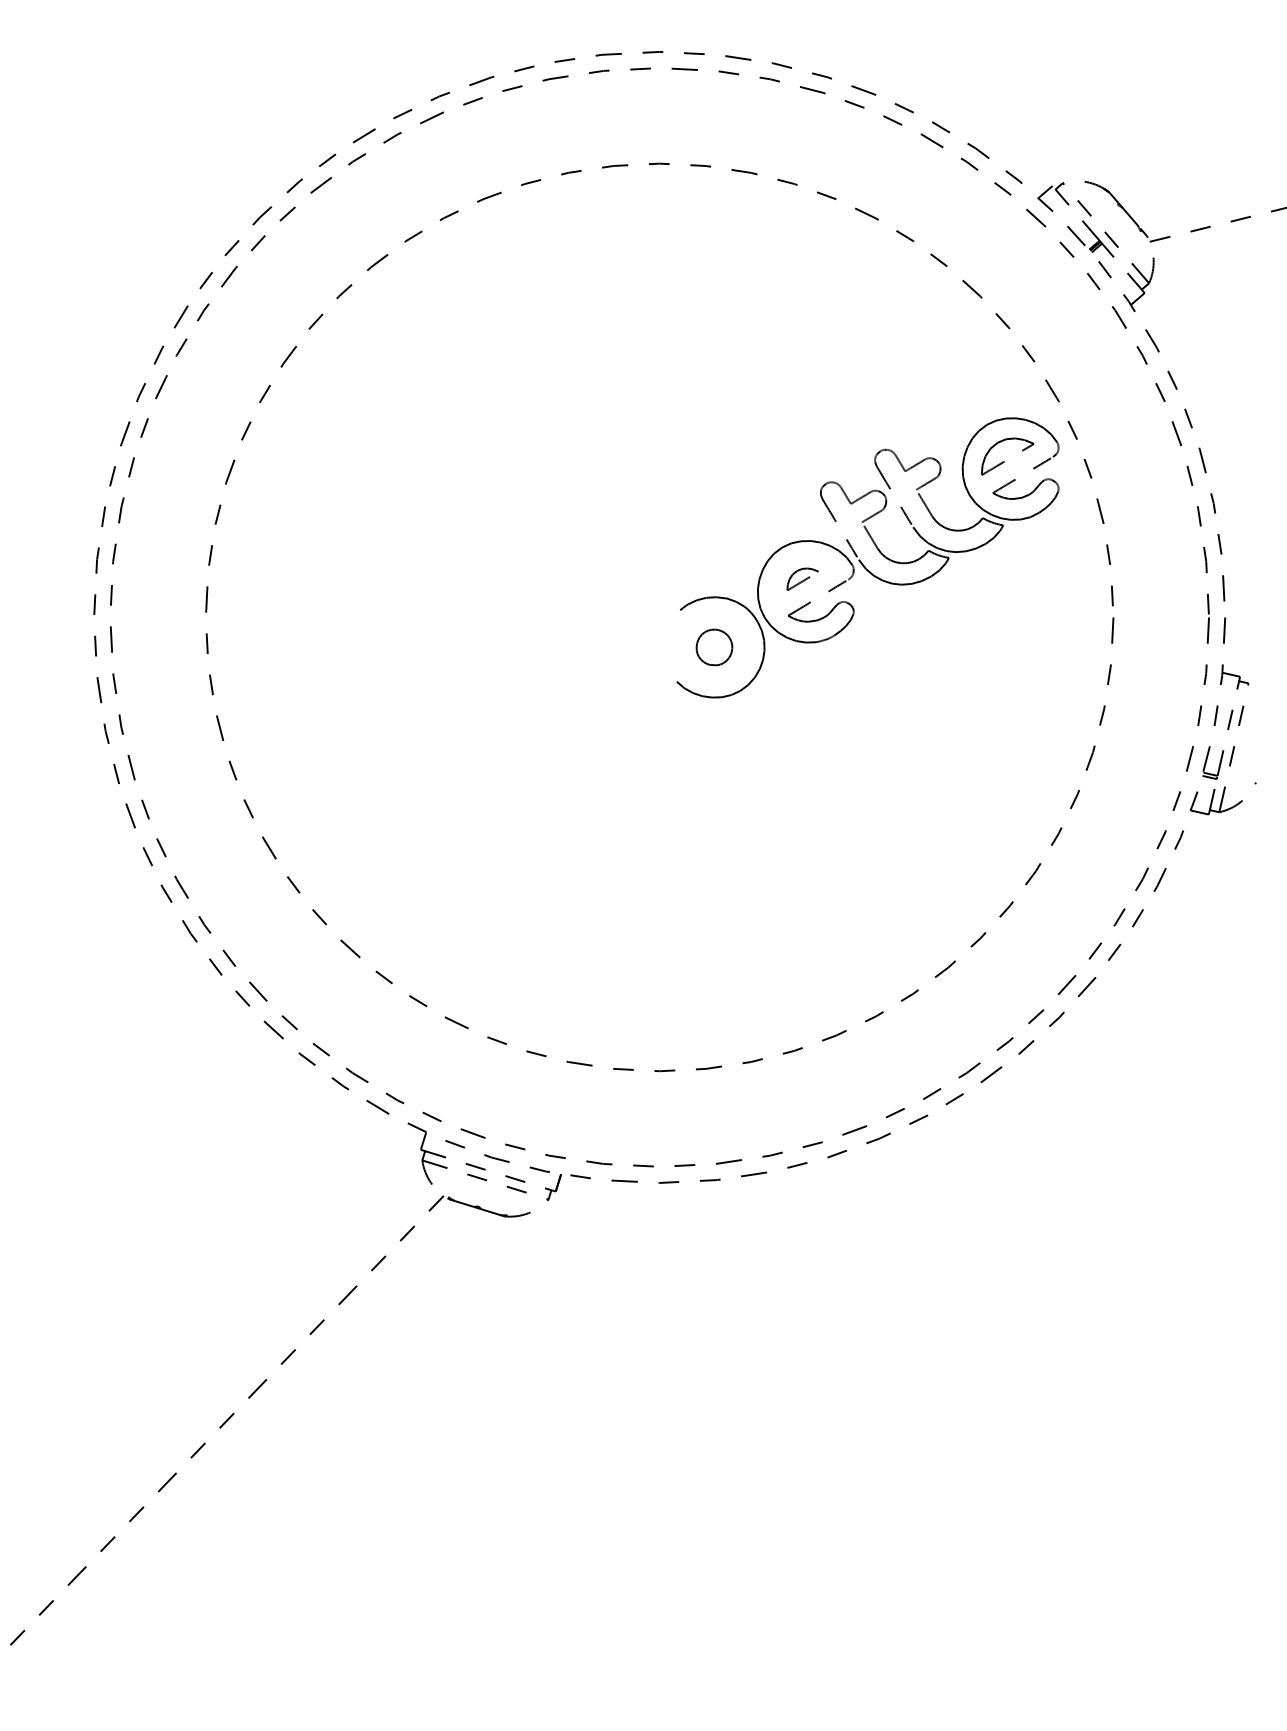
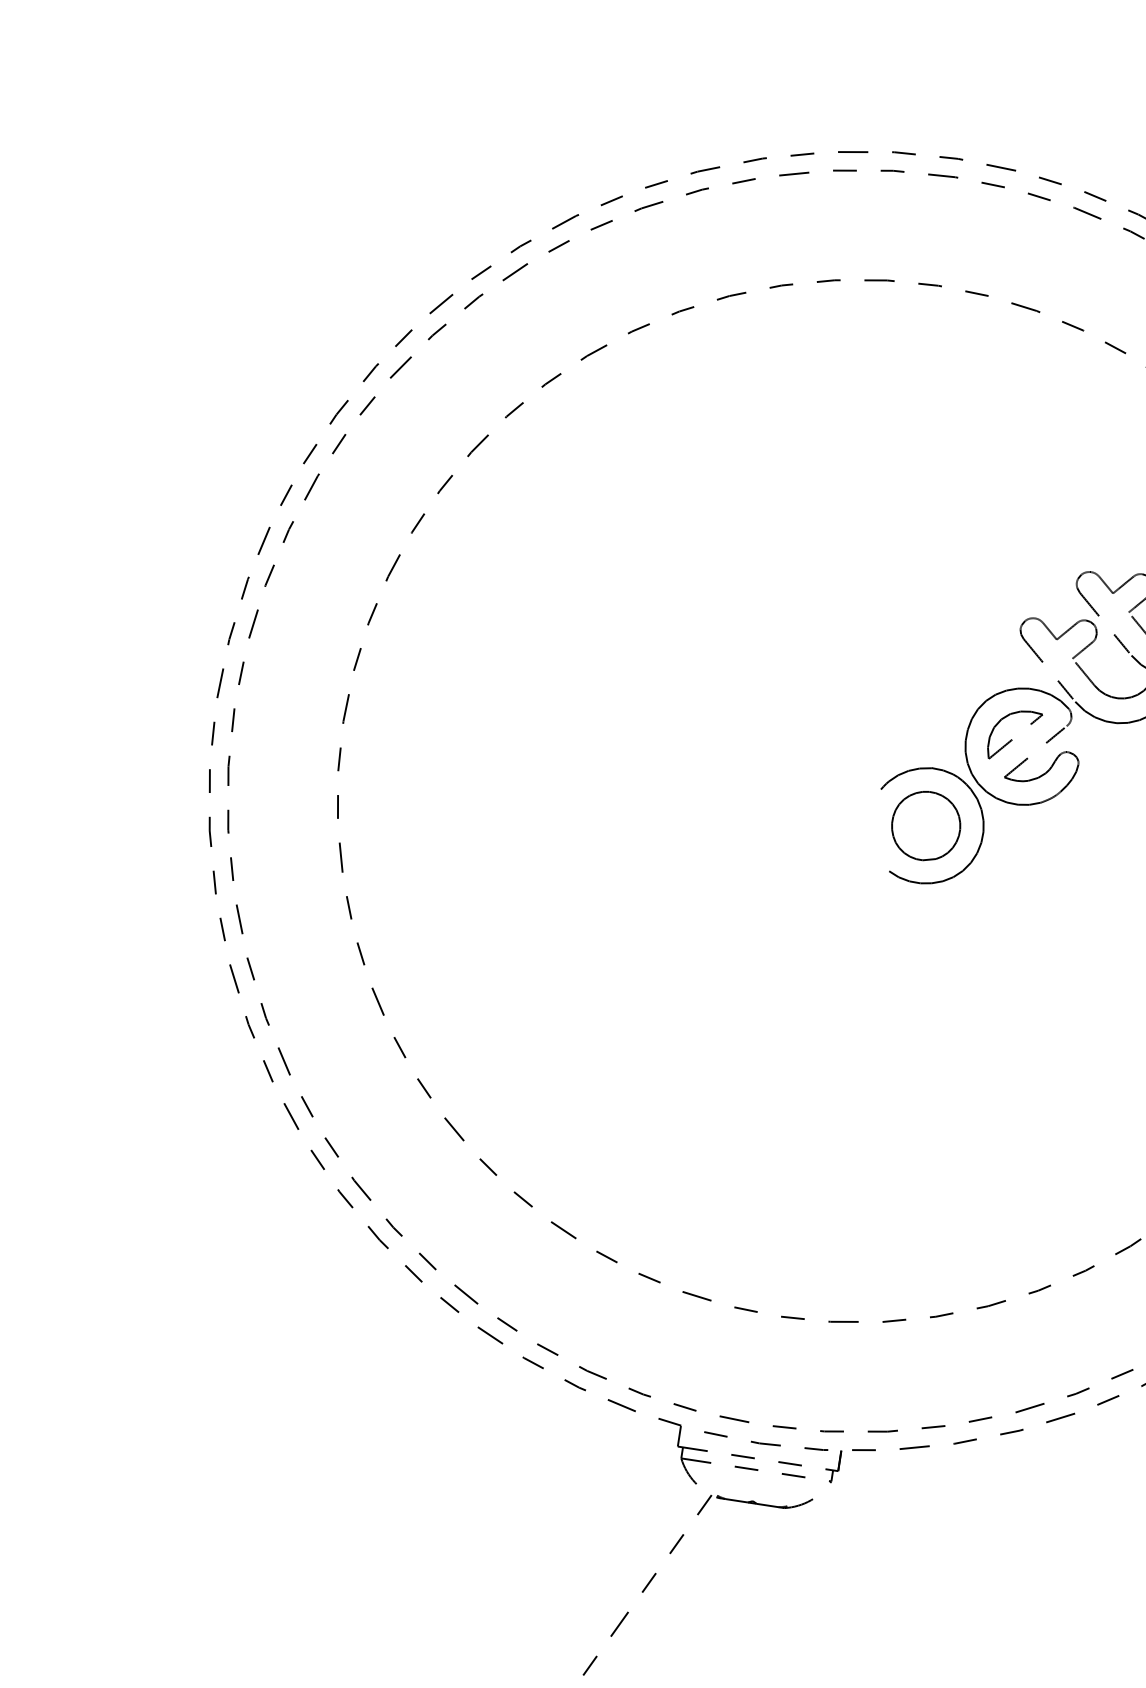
part: (802, 579) -> (1014, 733), size x1.67
part: (714, 647) -> (926, 825), size x1.67

